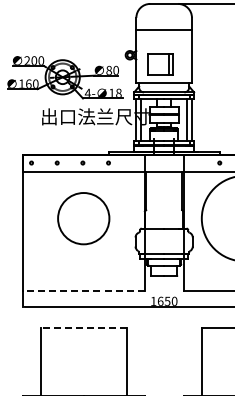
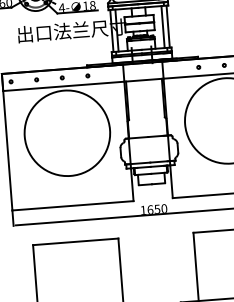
circle: (83, 218) -> (67, 133), size x1.67
line: (83, 291) -> (72, 205), dashed -> solid
line: (83, 327) -> (75, 241), dashed -> solid

